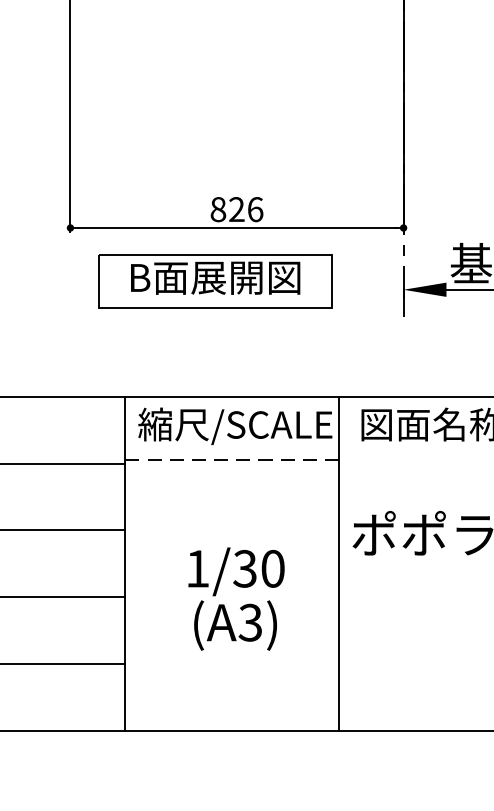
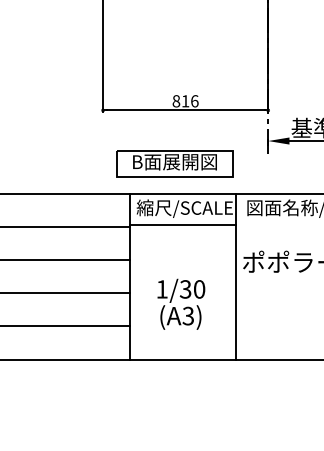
text: (236, 210) -> (185, 101), 826 -> 816
part: (214, 280) -> (174, 163), moved
line: (232, 460) -> (183, 225), dashed -> solid
text: (236, 597) -> (181, 303), moved

